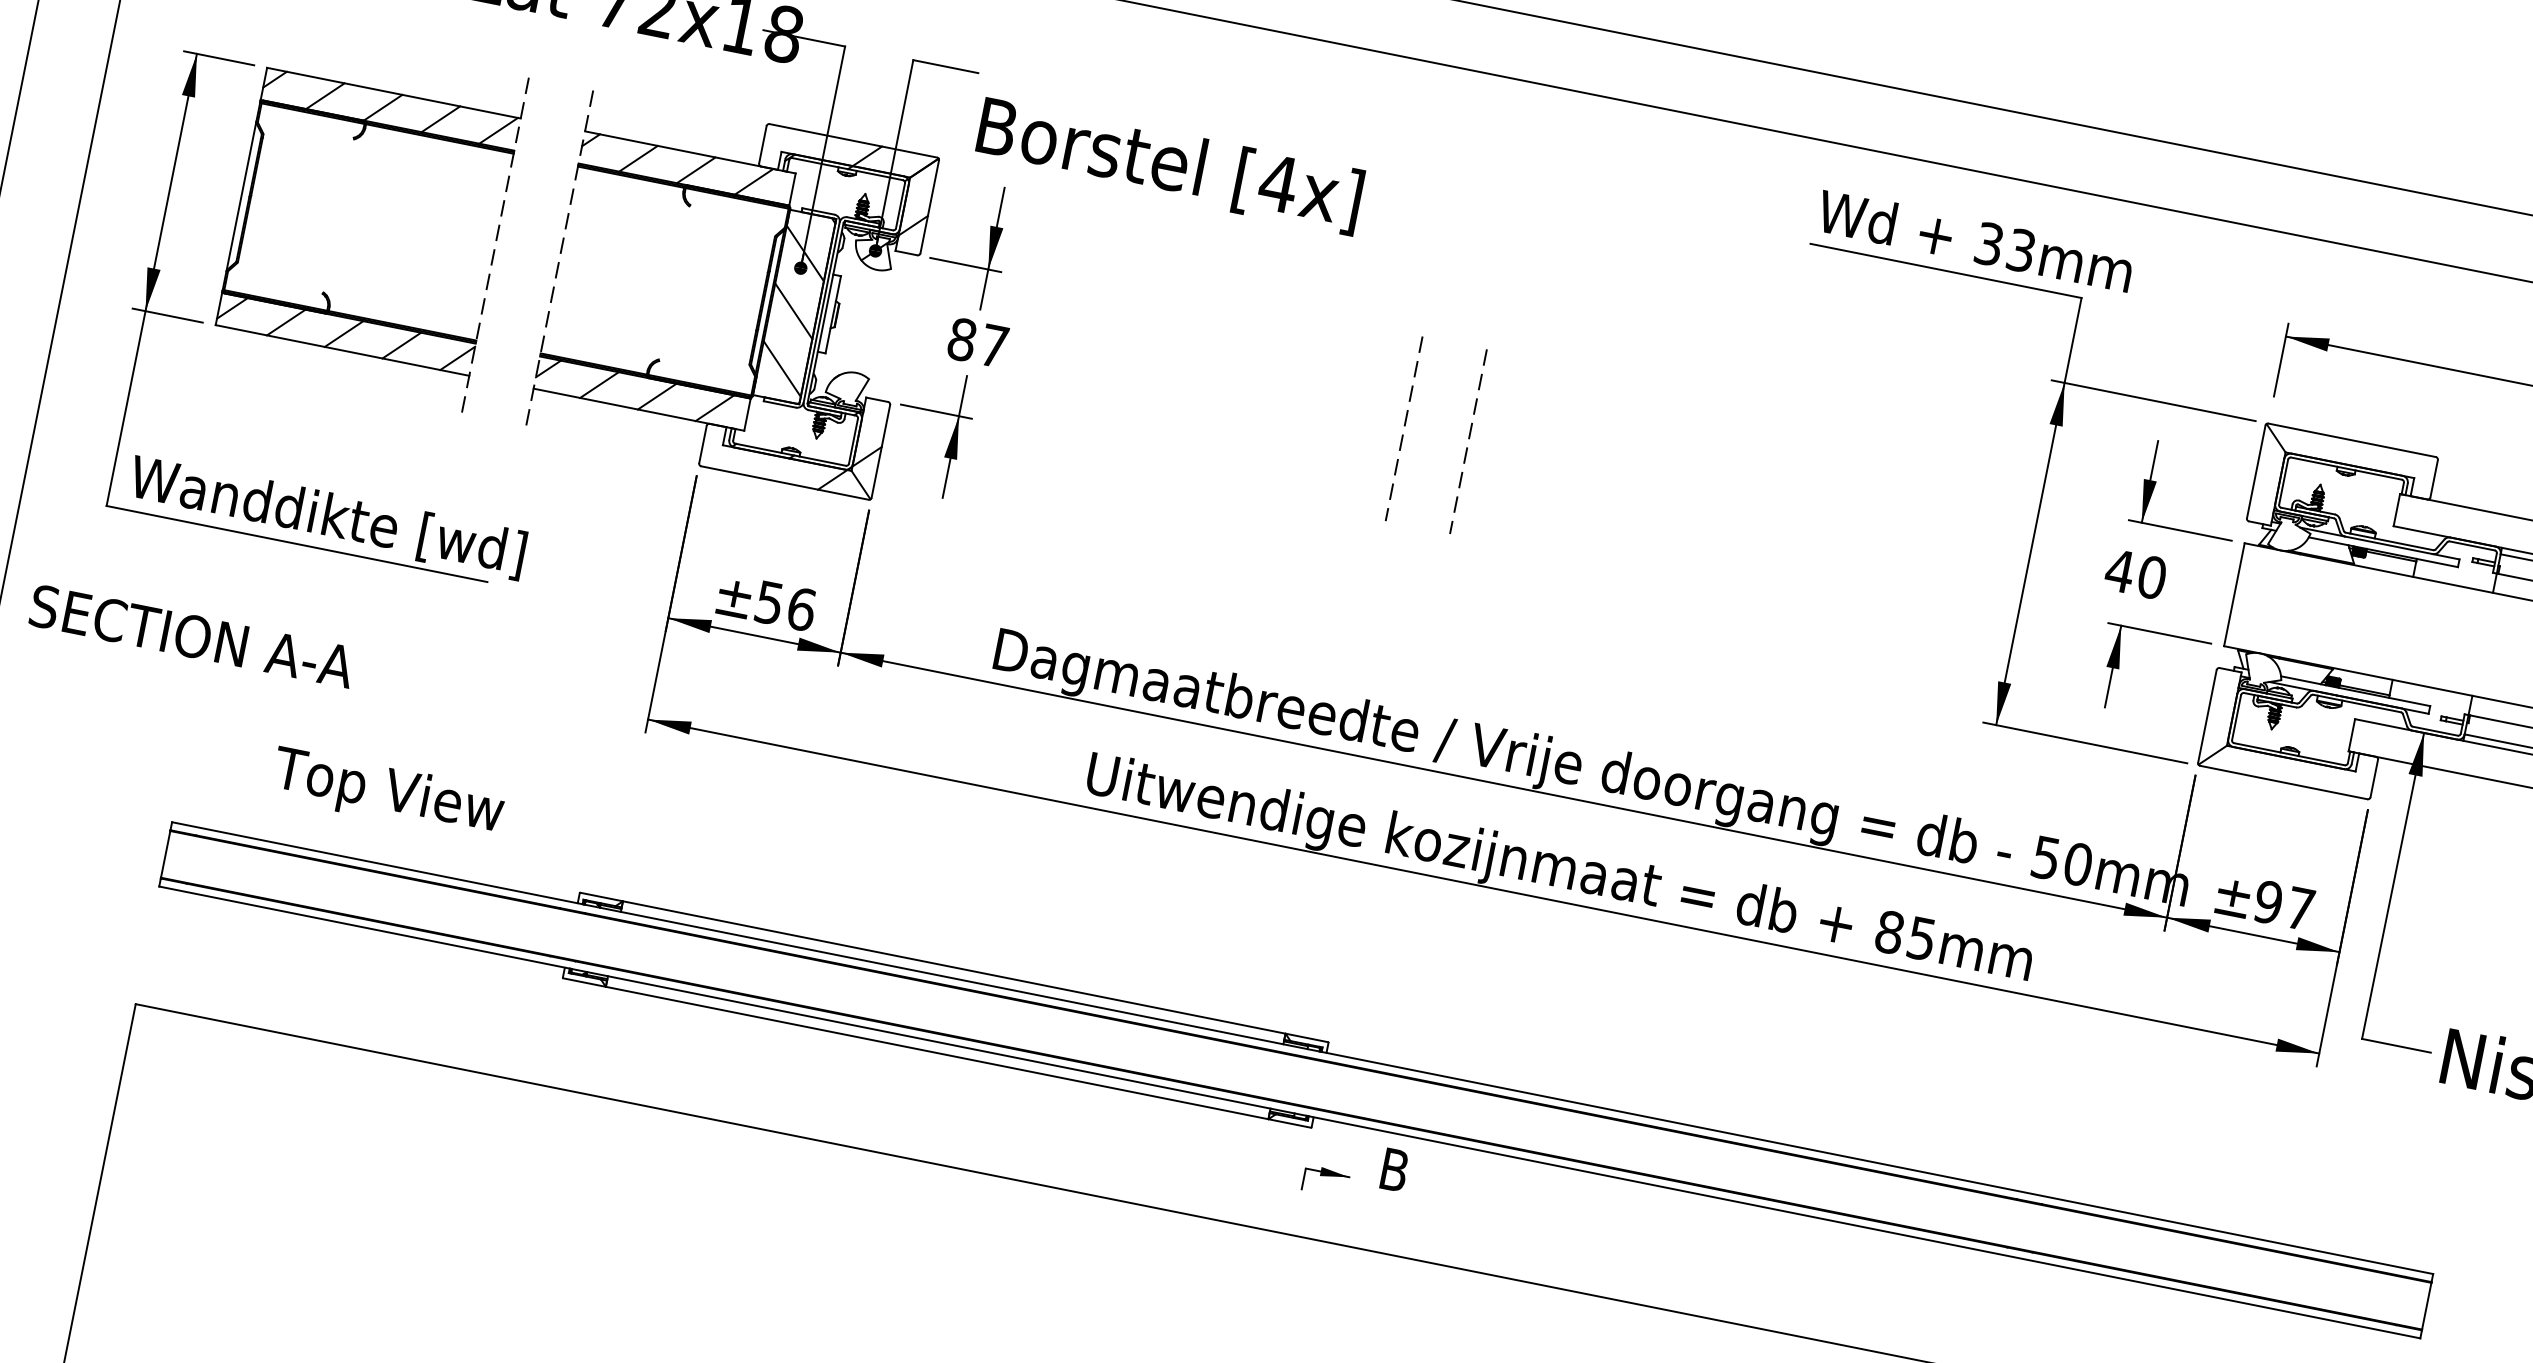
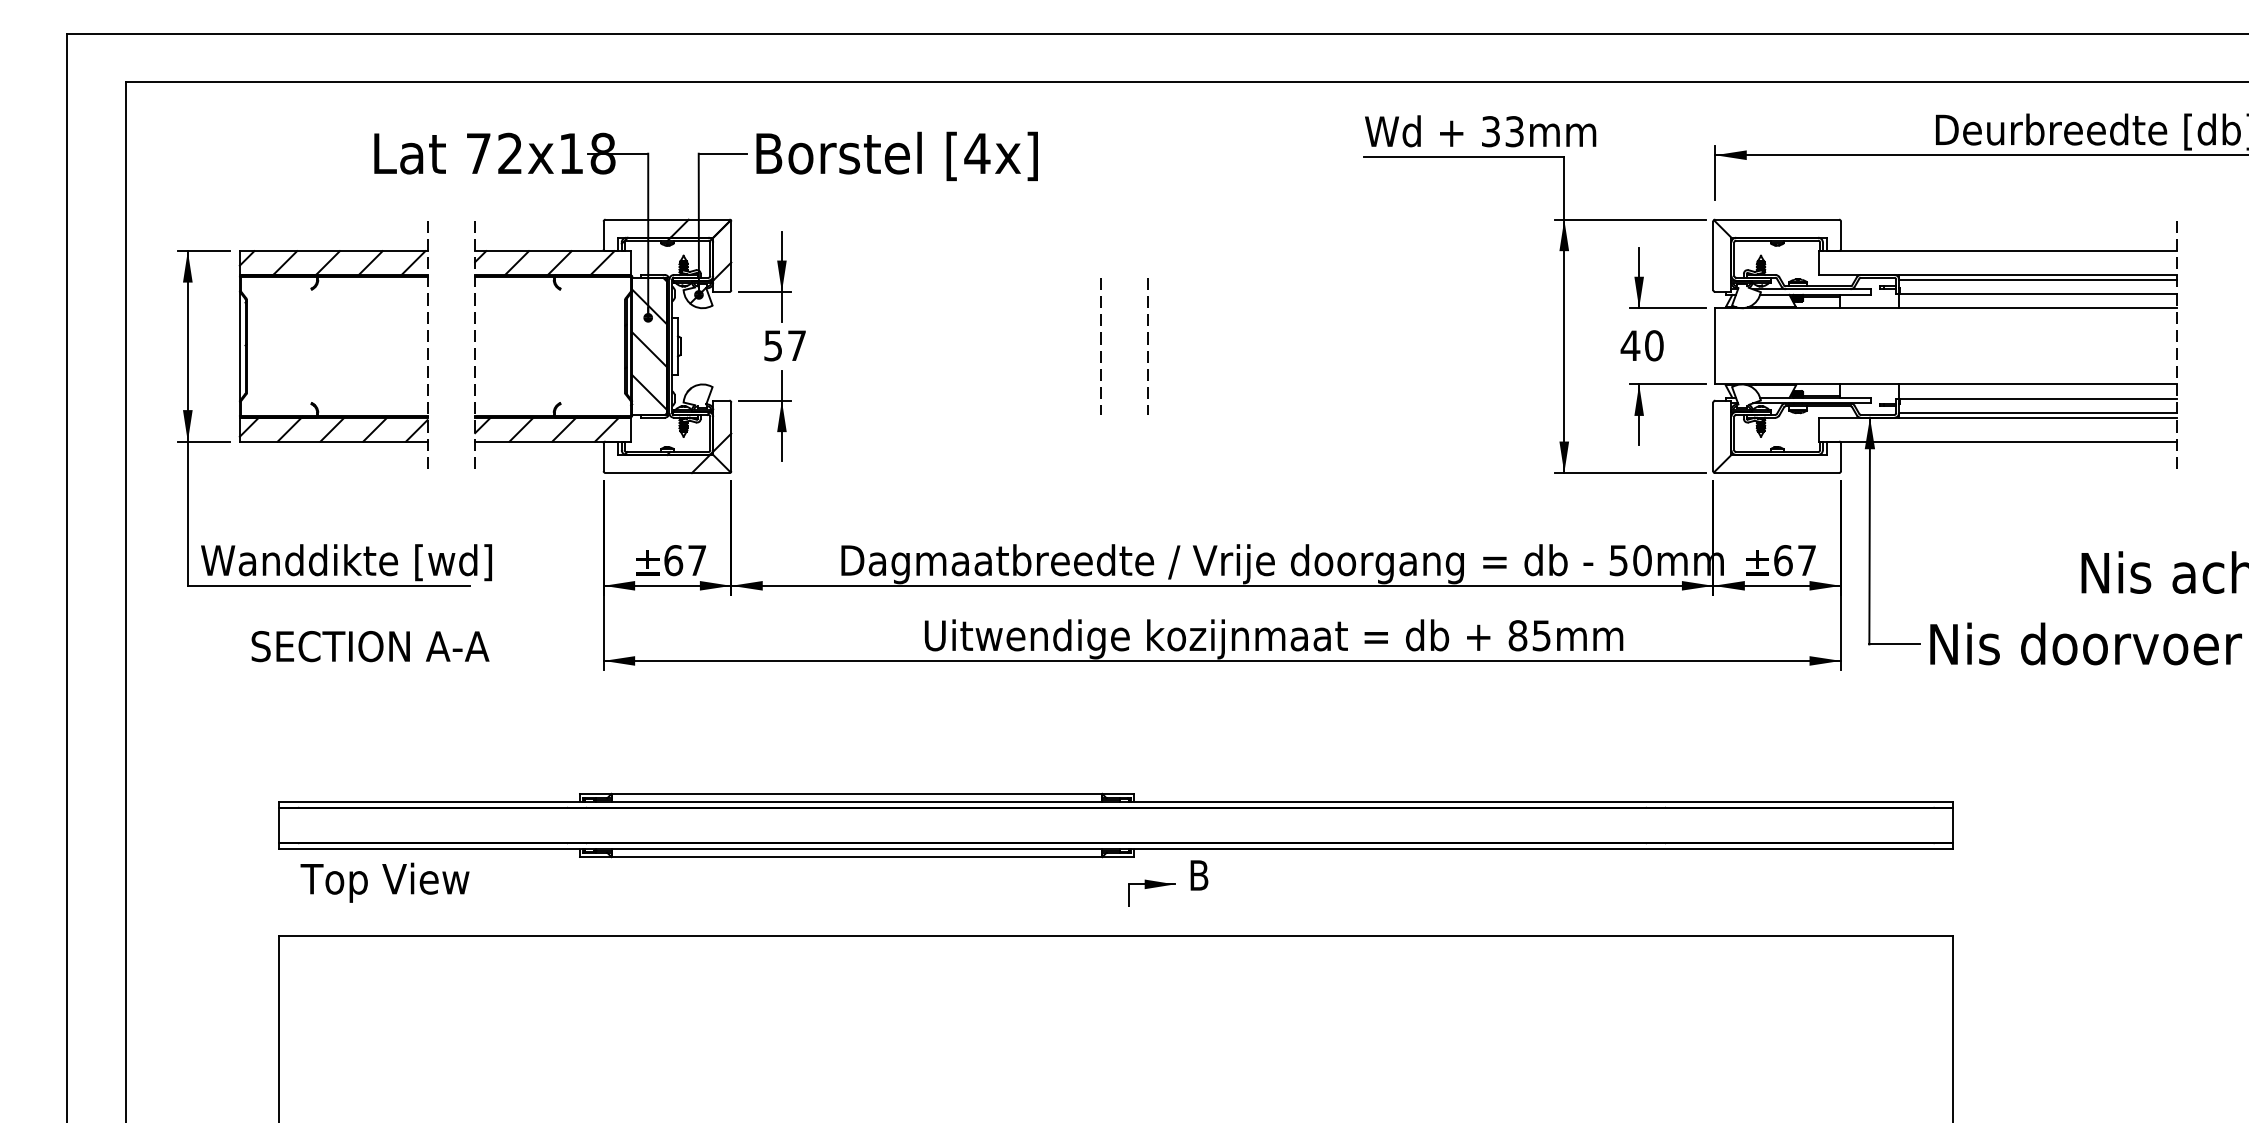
text: (1168, 164) -> (896, 155), moved
text: (962, 339) -> (773, 345), 87 -> 57
text: (785, 606) -> (685, 560), 56 -> 67
text: (192, 636) -> (370, 646), moved
text: (387, 793) -> (384, 882), moved
text: (2268, 902) -> (1783, 560), 97 -> 67
part: (1325, 1180) -> (1151, 892), size x1.43

